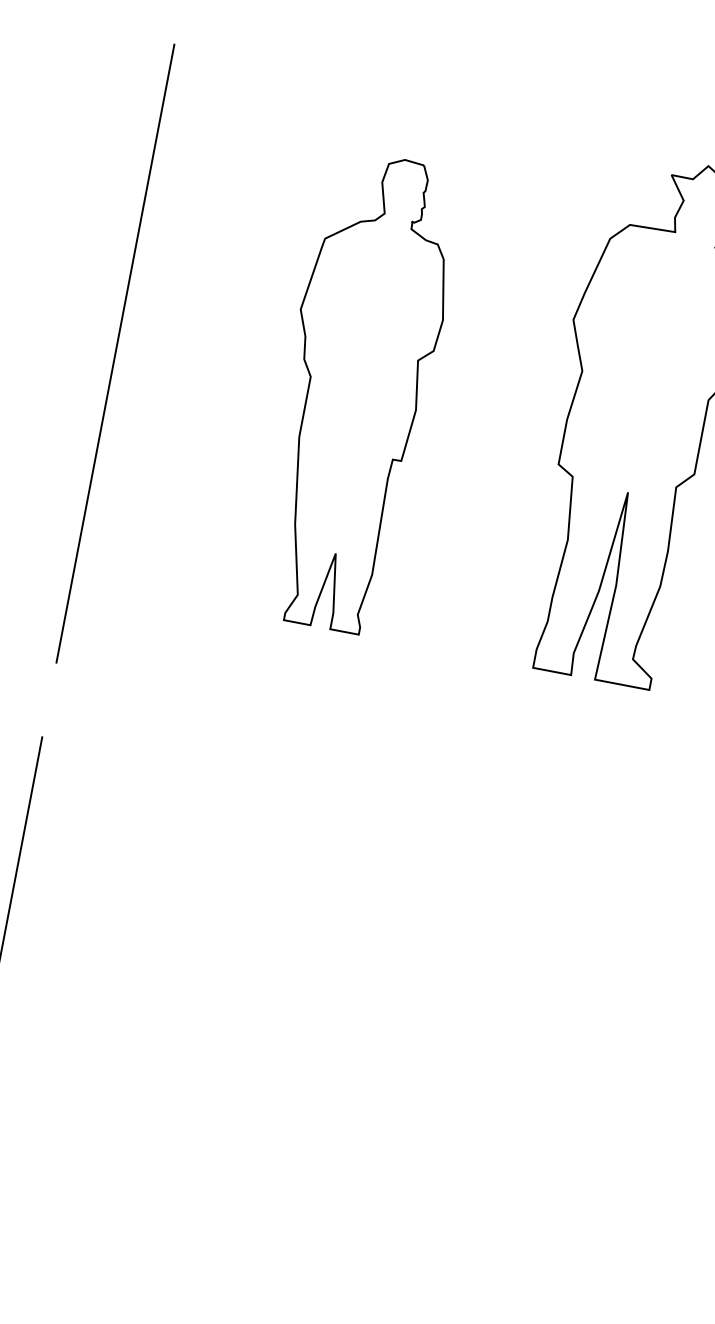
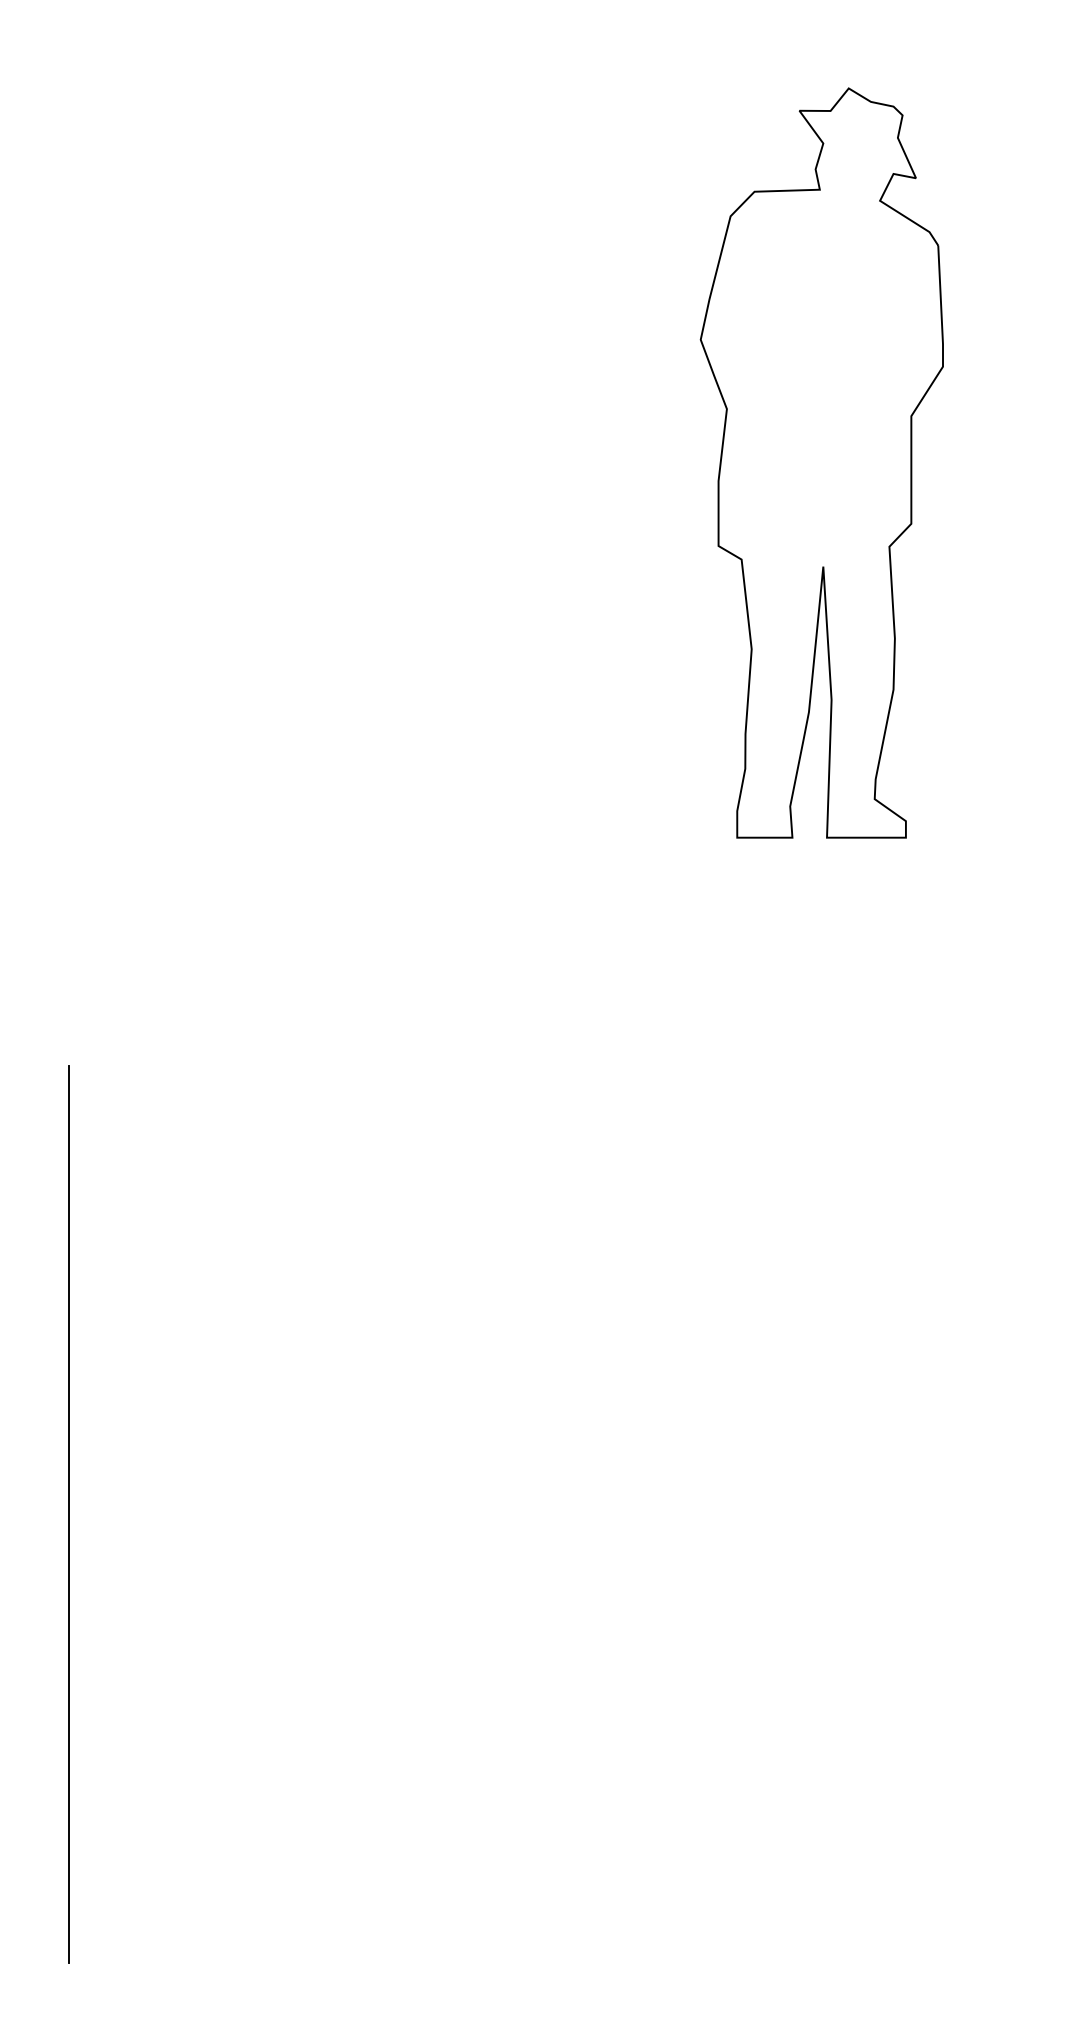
line: (115, 353) -> (68, 509), removed
part: (356, 391) -> (416, 498), removed

